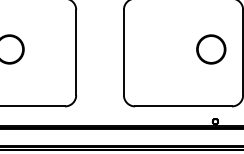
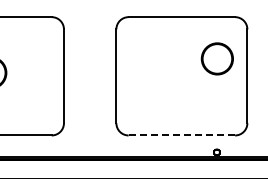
circle: (210, 49) -> (216, 58), moved
line: (183, 106) -> (181, 135), solid -> dashed

